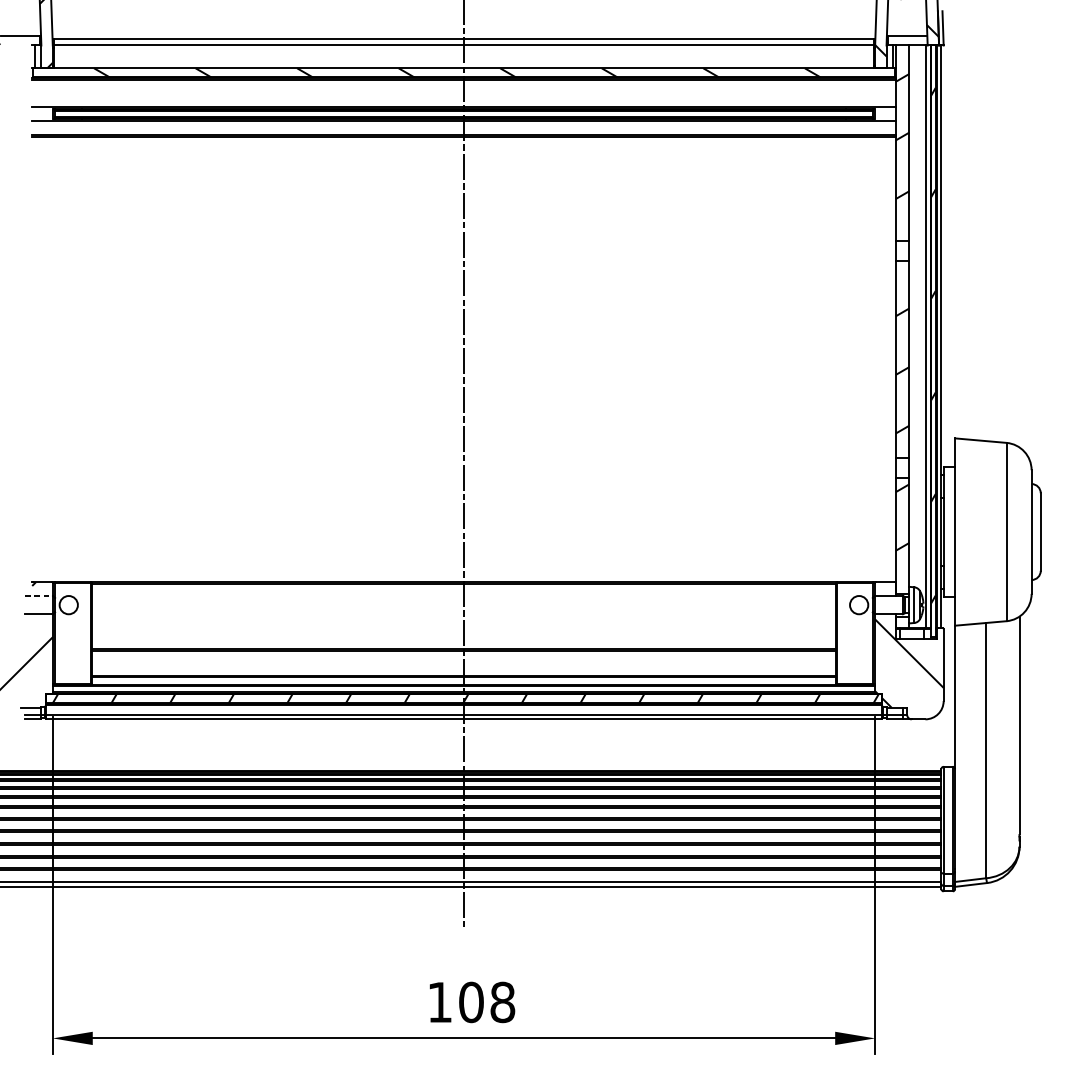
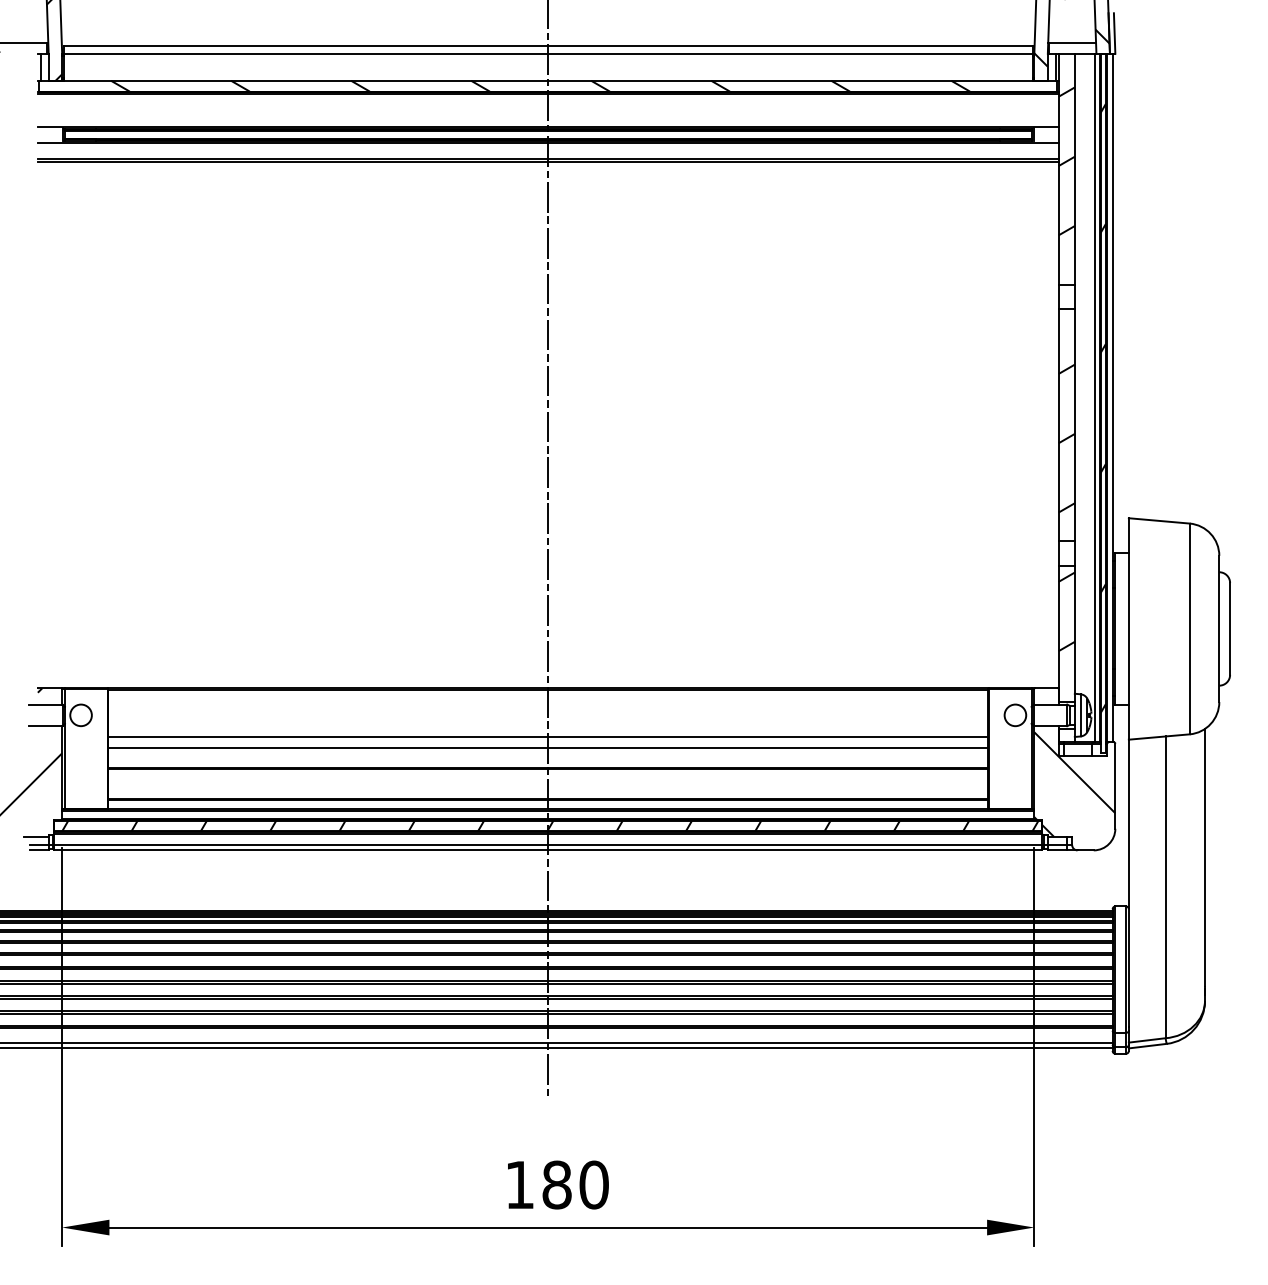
line: (38, 595) -> (45, 704), dashed -> solid
line: (464, 623) -> (548, 736), added
line: (464, 632) -> (548, 747), added
text: (487, 1001) -> (575, 1184), 108 -> 180

